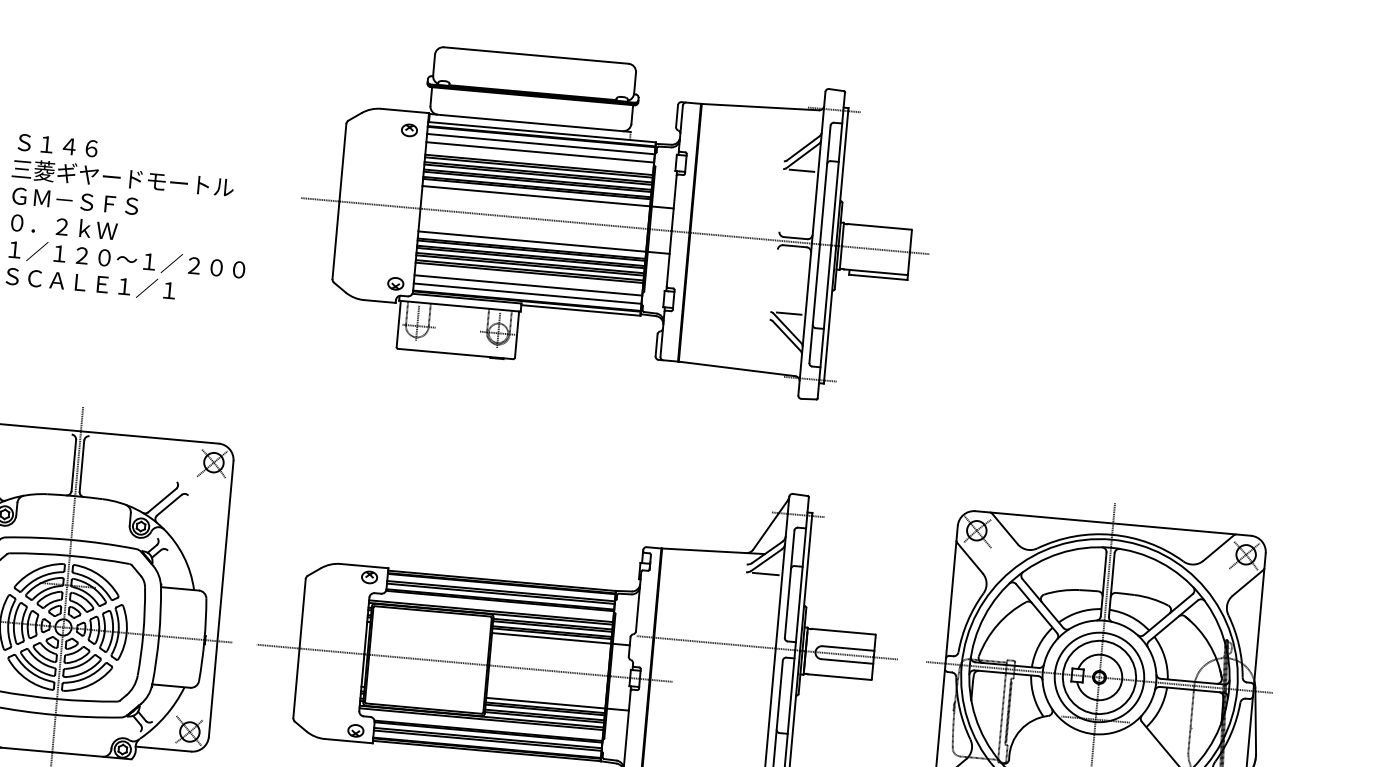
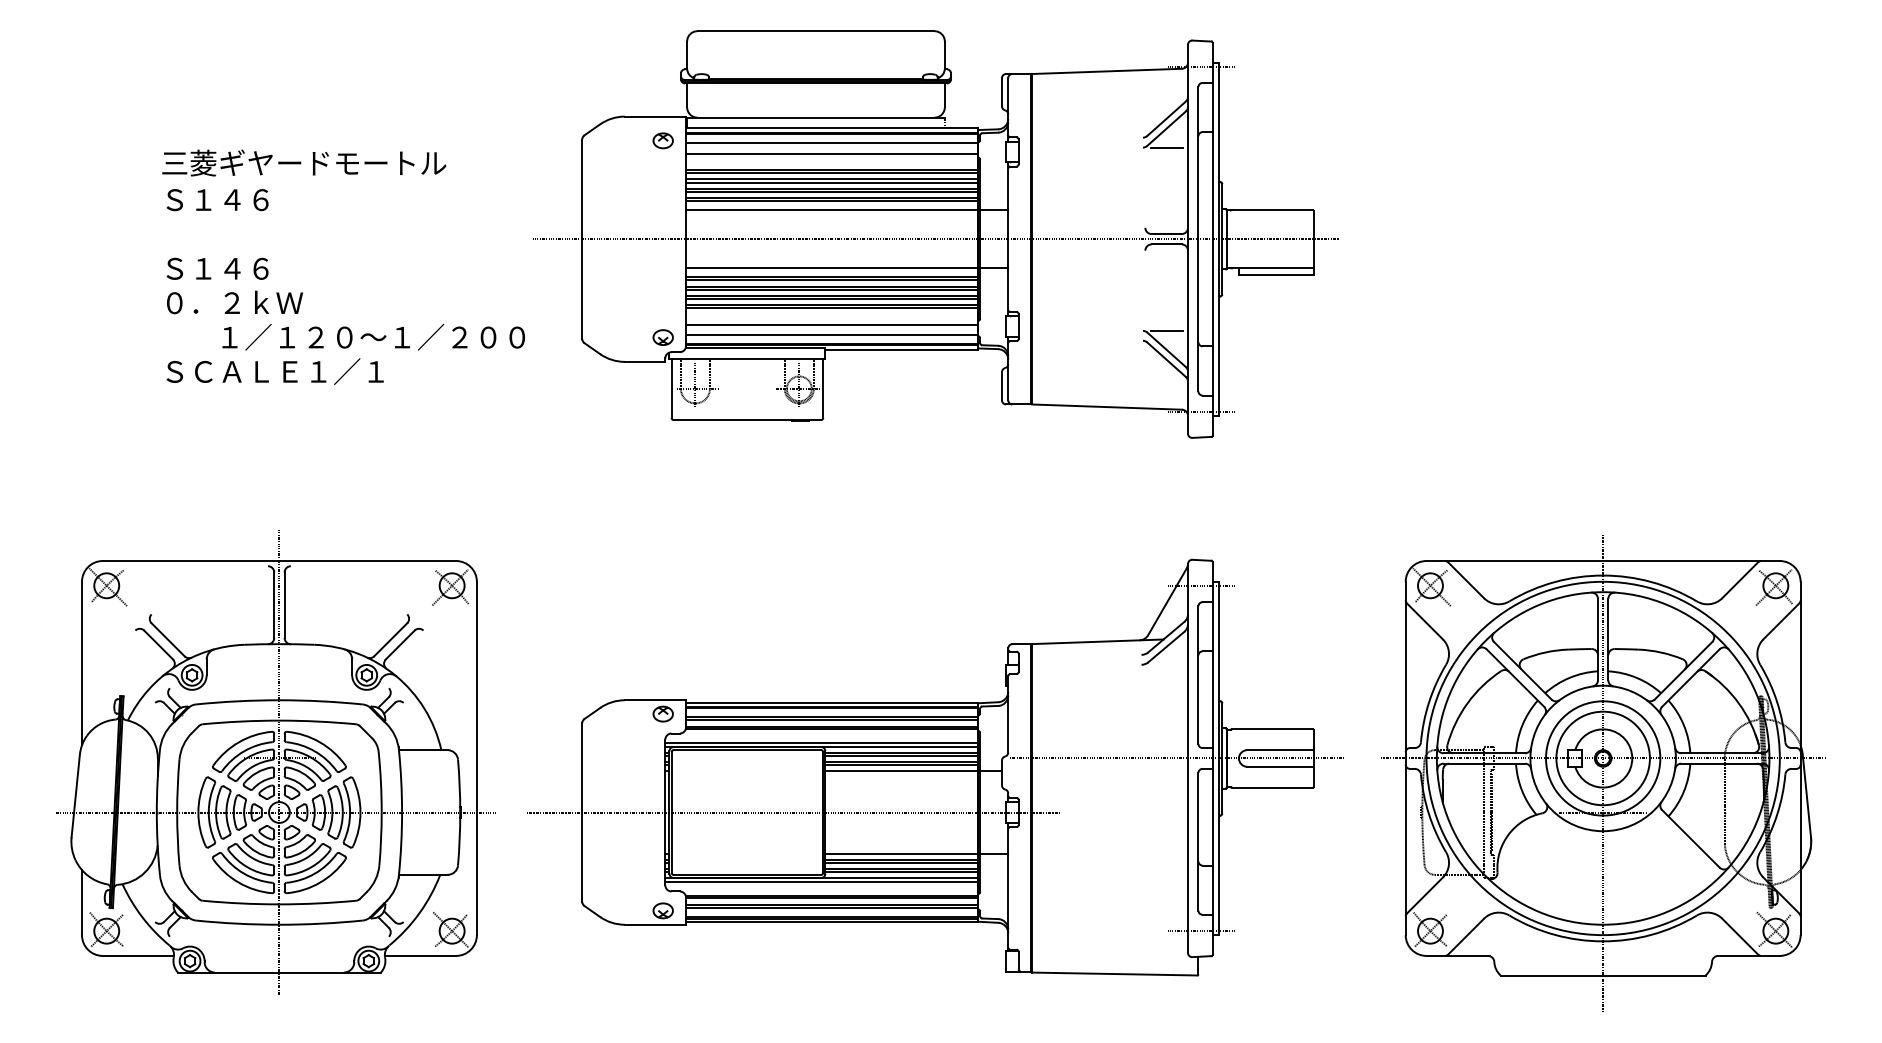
text: (123, 177) -> (304, 162), moved
text: (74, 200) -> (245, 268), ＧＭ－ＳＦＳ -> Ｓ１４６
text: (127, 258) -> (373, 336), moved
line: (765, 573) -> (1166, 664), removed

